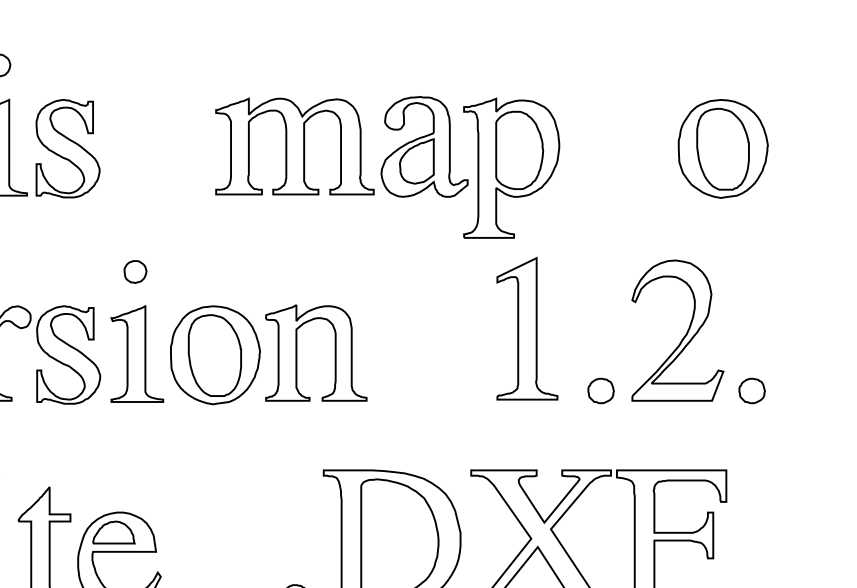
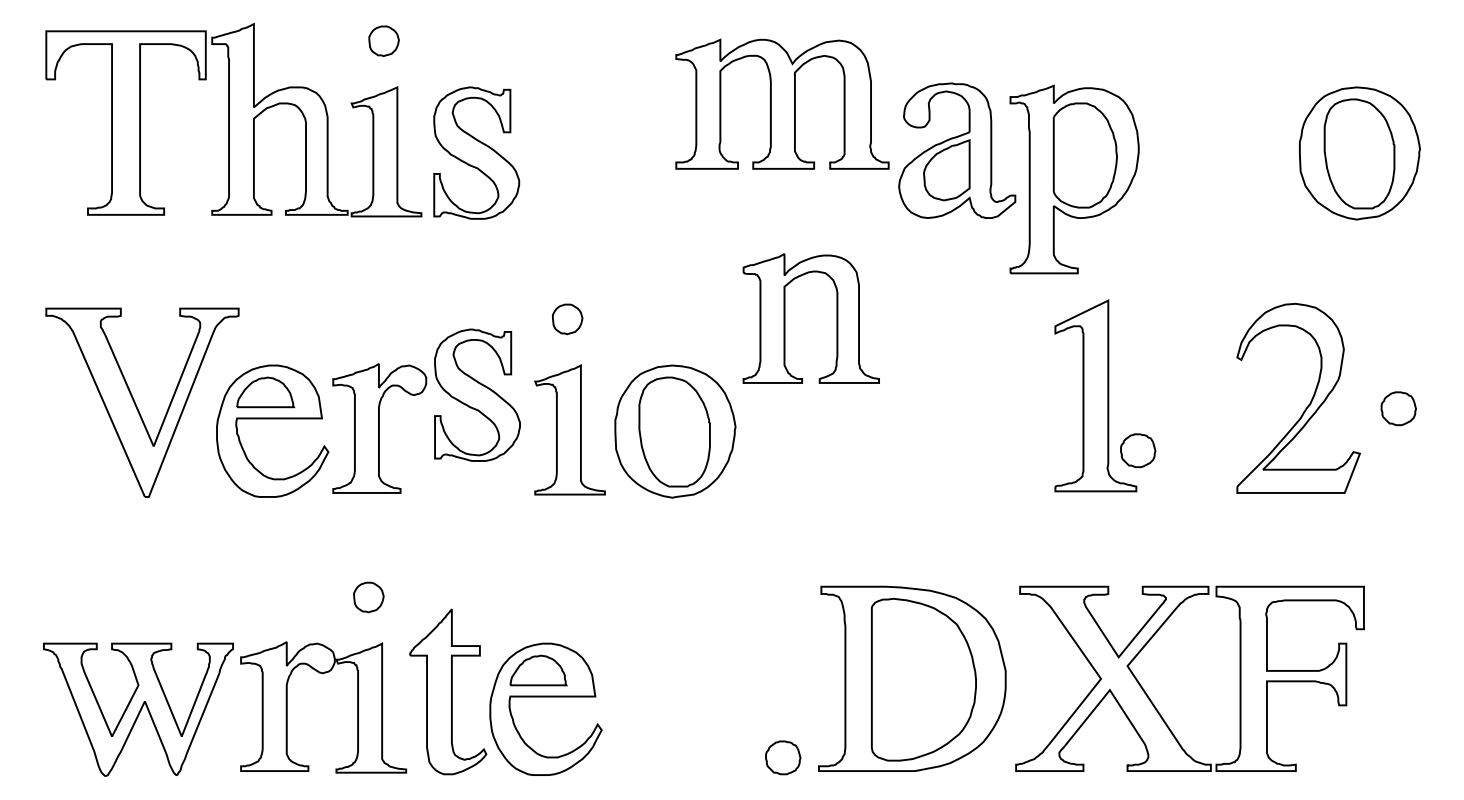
part: (294, 145) -> (782, 103), moved
part: (297, 352) -> (785, 318), moved
part: (68, 354) -> (477, 394), moved
part: (601, 390) -> (1138, 450), moved
part: (751, 390) -> (1398, 408), moved

